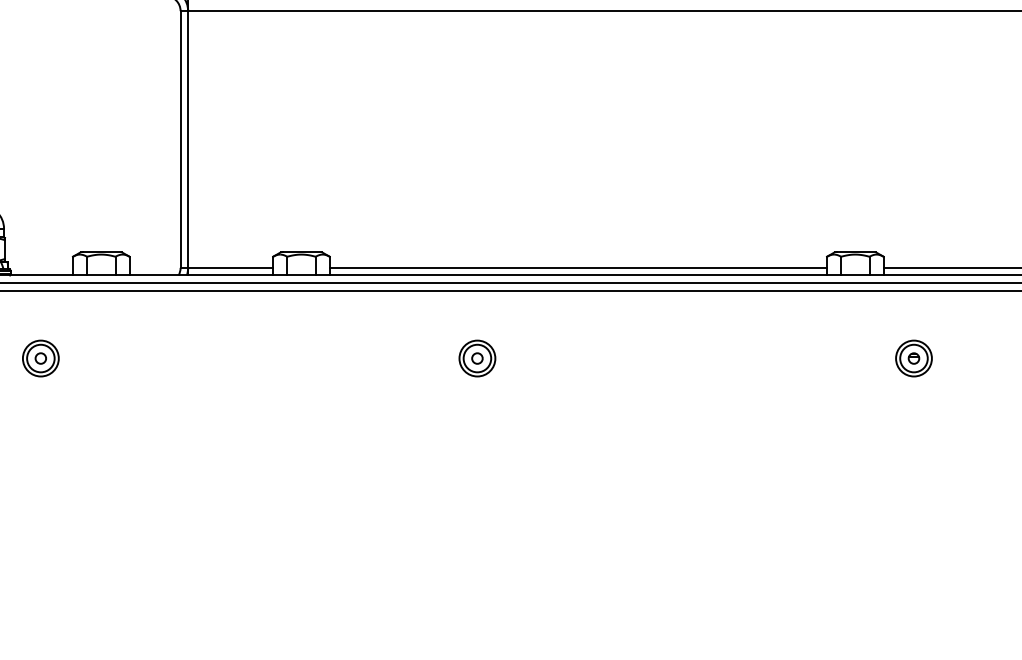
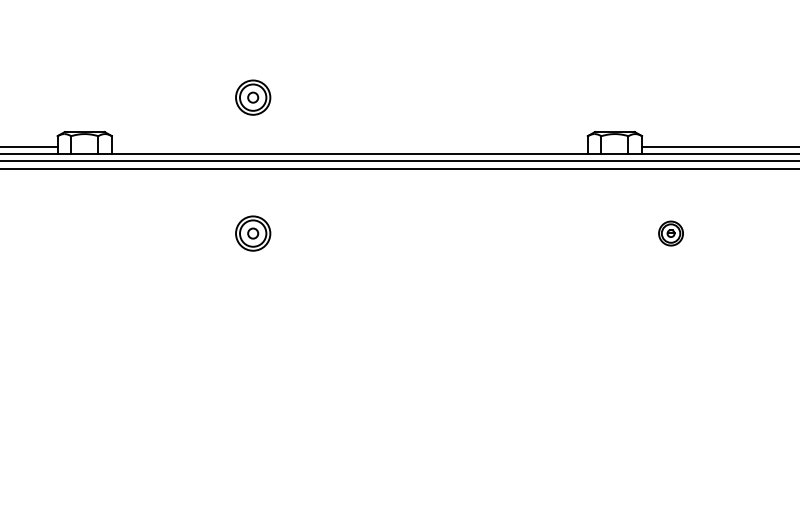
part: (477, 216) -> (253, 97), added
line: (578, 267) -> (349, 146), removed
part: (913, 358) -> (670, 233), size x0.7

